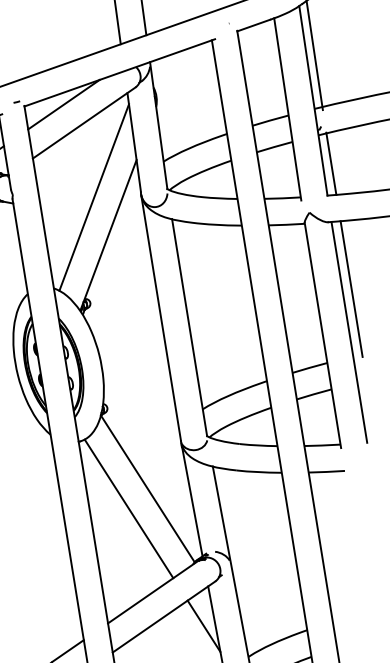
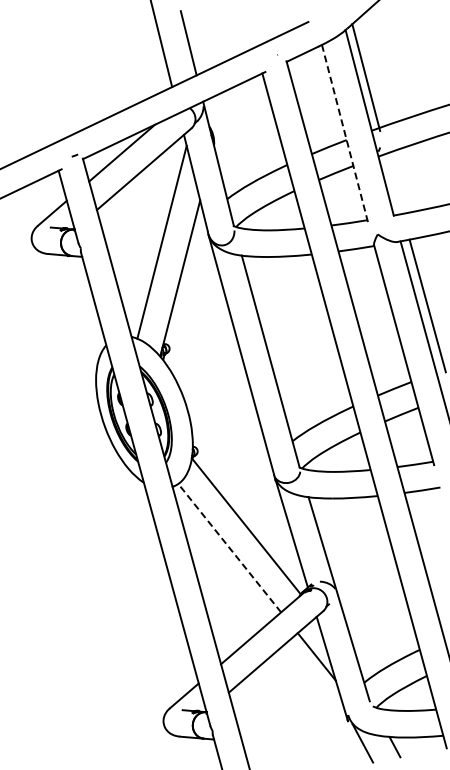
line: (288, 109) -> (345, 134), solid -> dashed
line: (330, 163) -> (393, 183), removed
line: (128, 508) -> (229, 547), solid -> dashed

